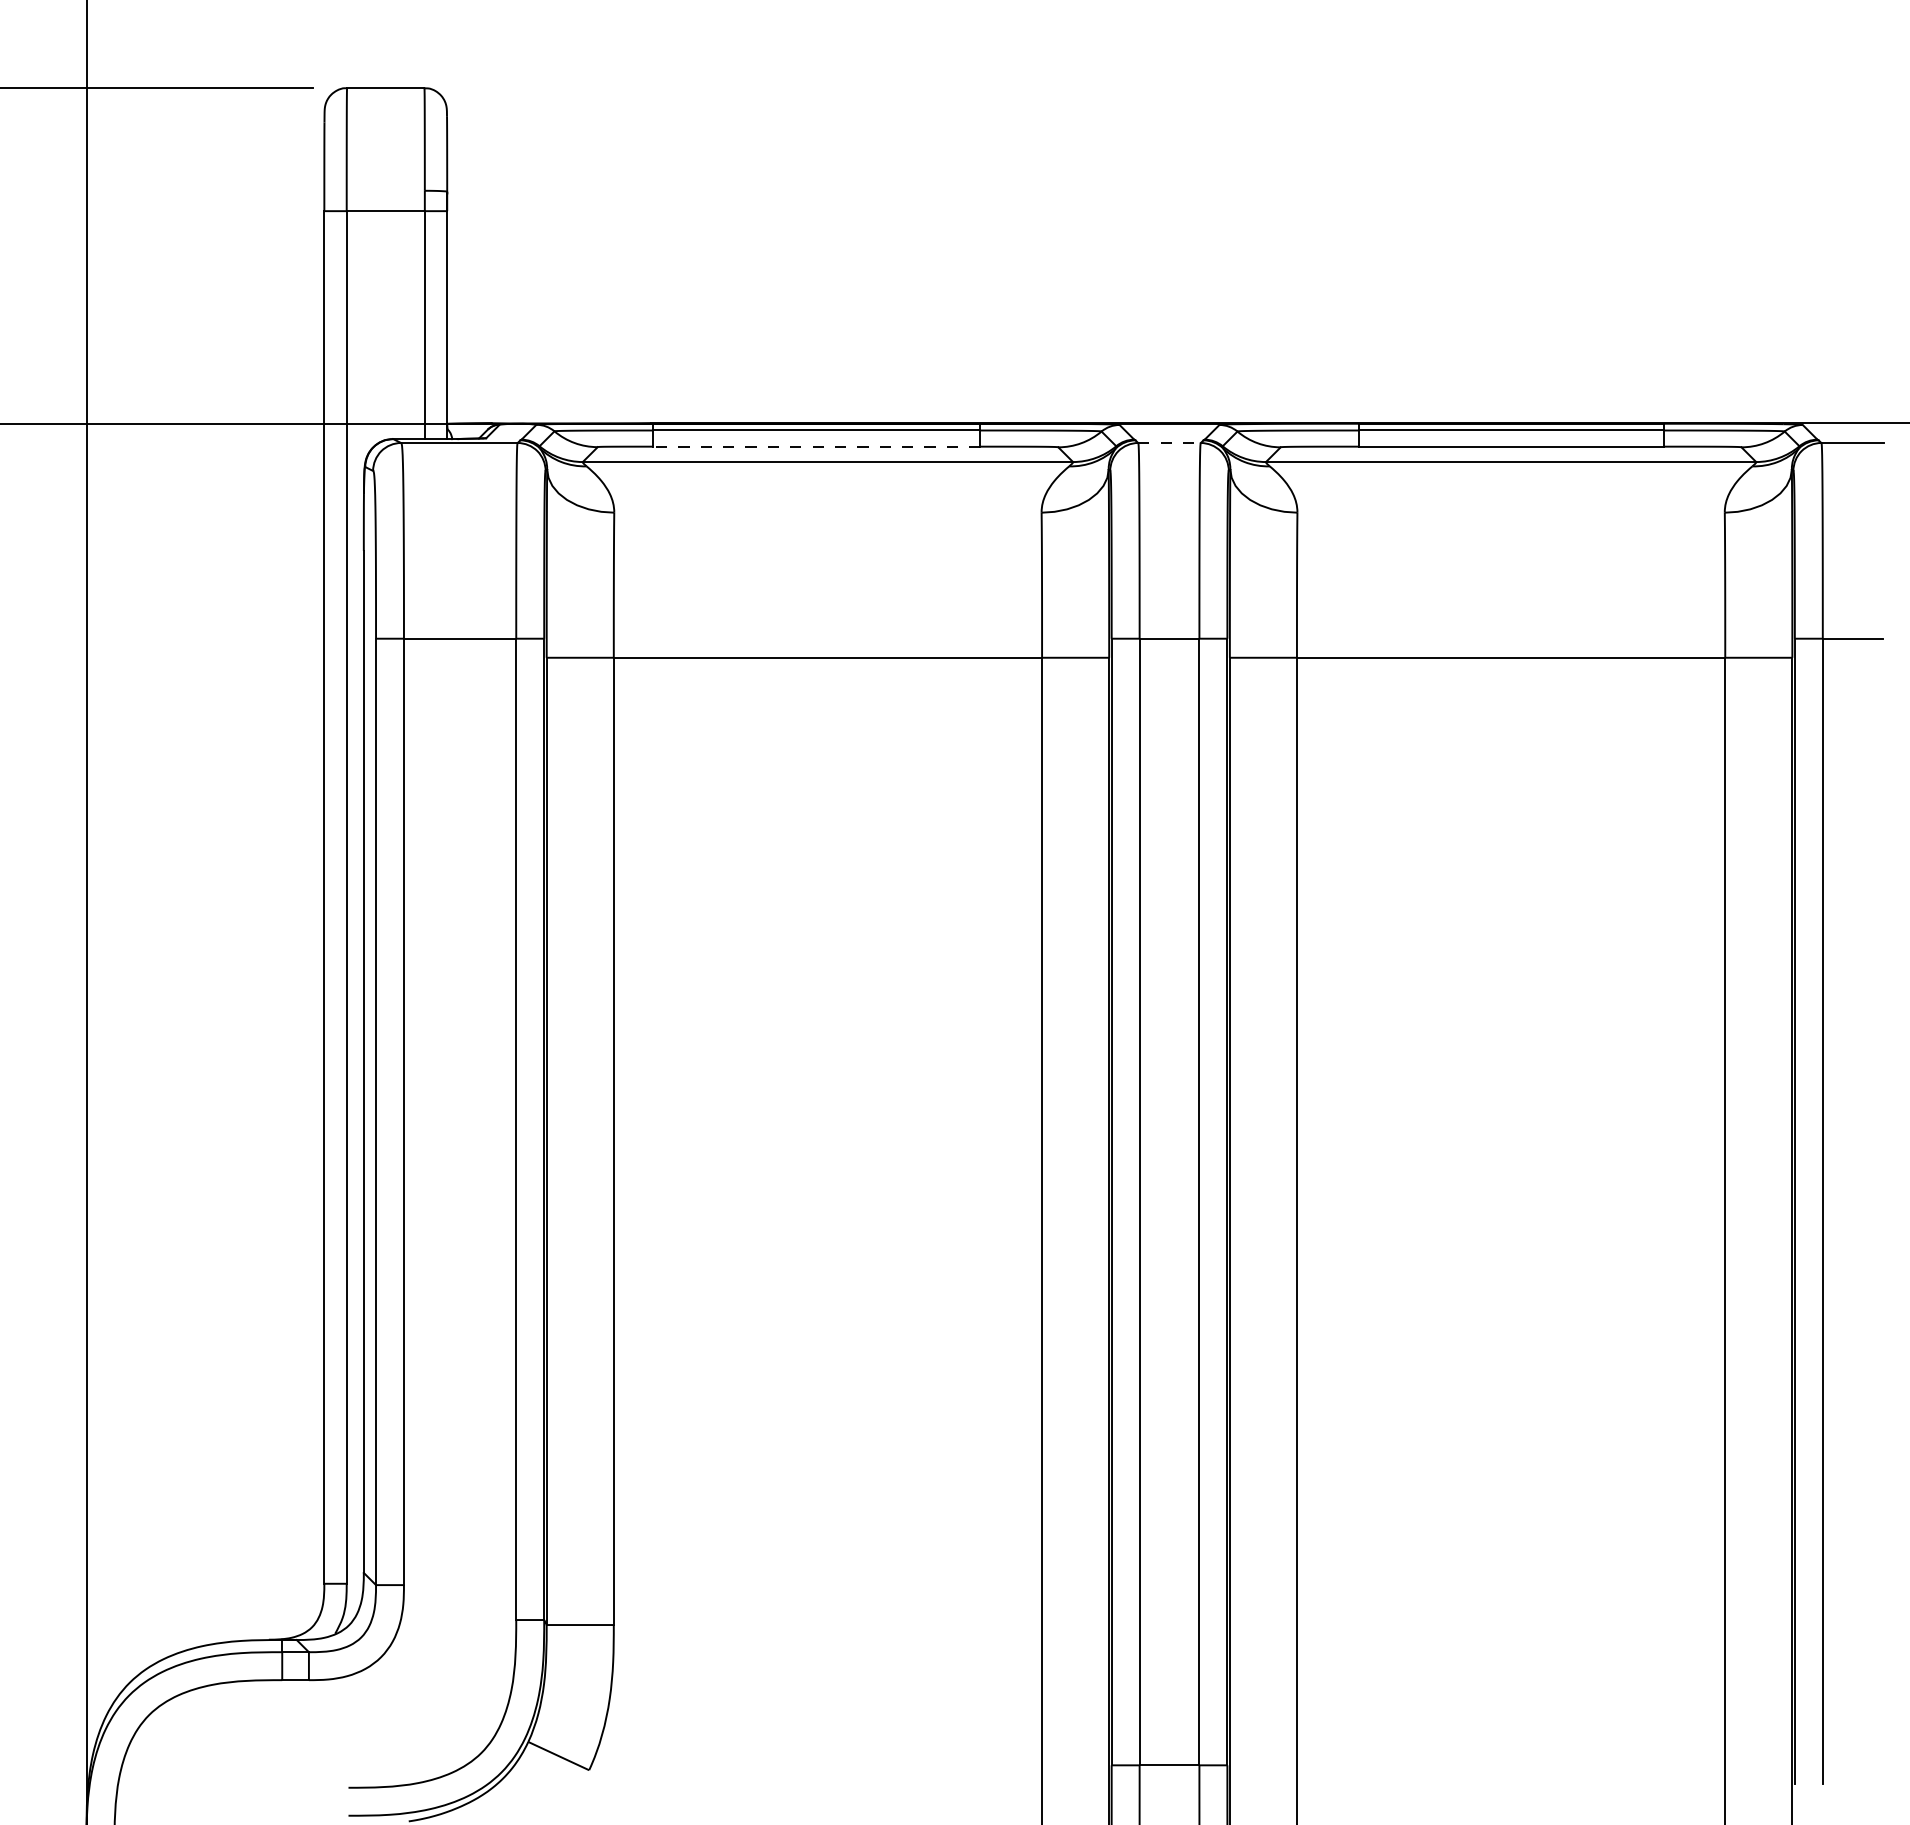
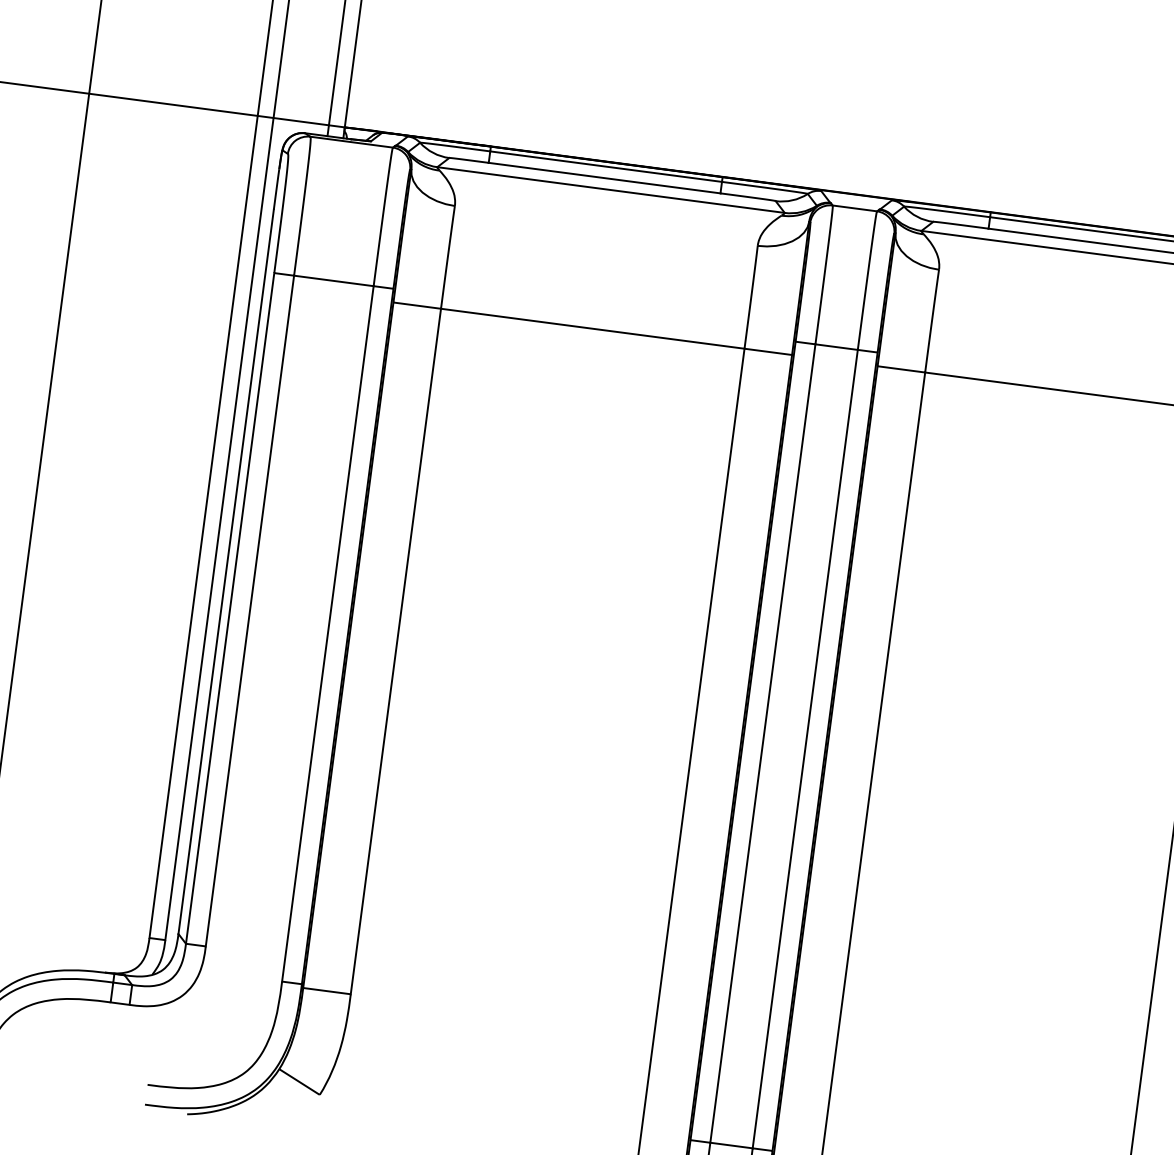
line: (1170, 443) -> (855, 208), dashed -> solid
line: (816, 446) -> (604, 177), dashed -> solid

